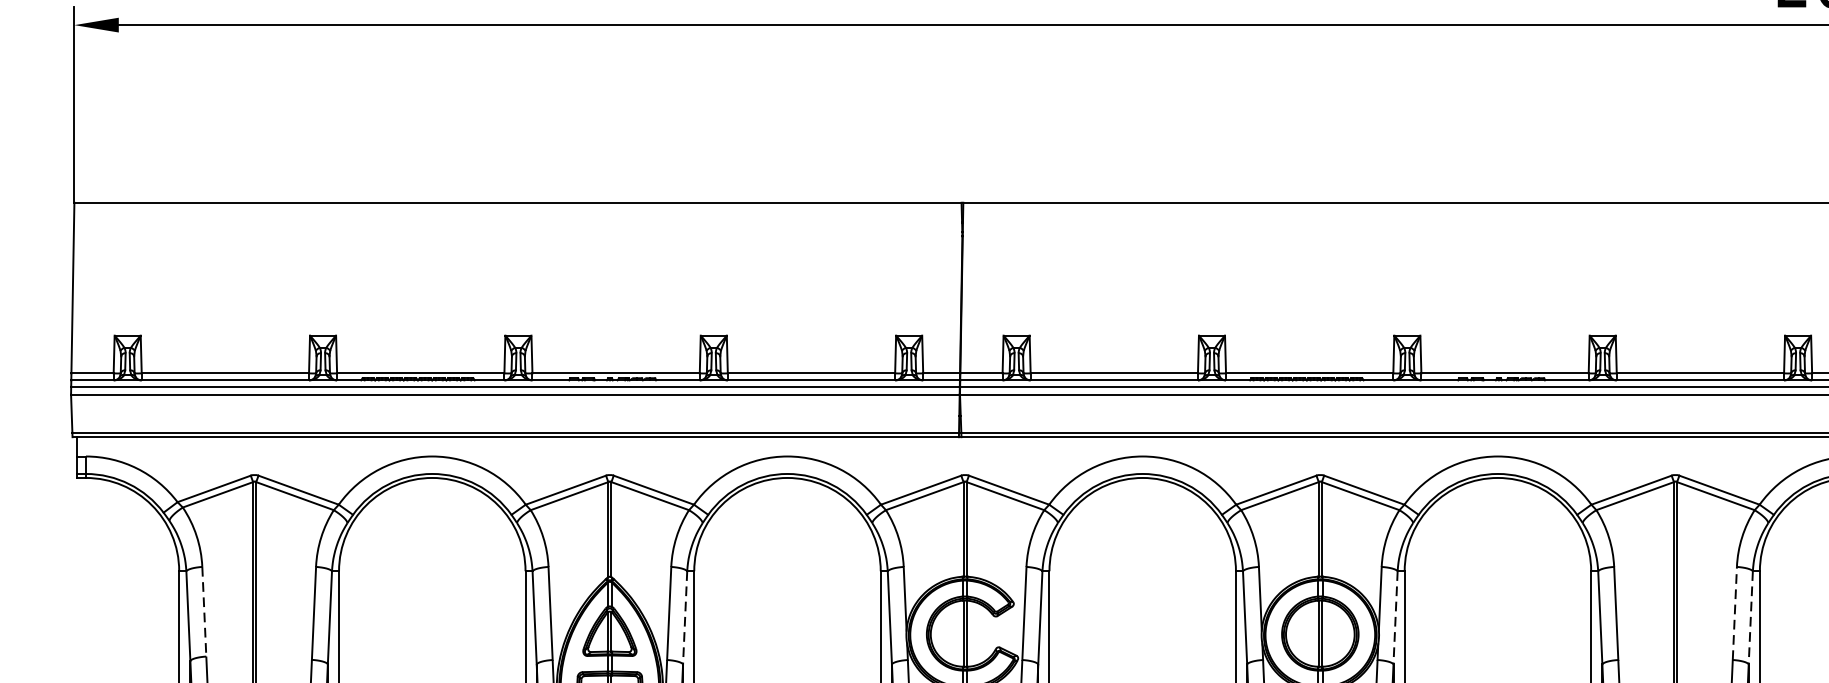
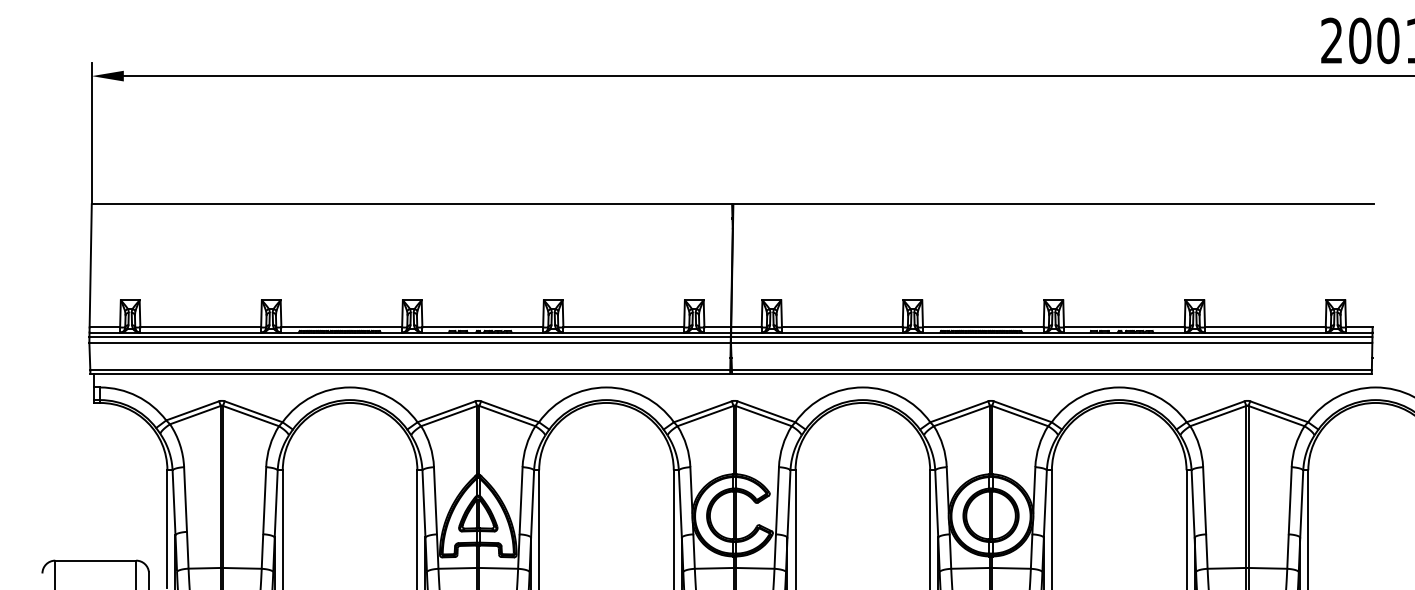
line: (204, 613) -> (185, 500), dashed -> solid
line: (1735, 613) -> (1290, 500), dashed -> solid
line: (685, 617) -> (532, 503), dashed -> solid
line: (1395, 617) -> (1045, 503), dashed -> solid
line: (1750, 617) -> (1301, 503), dashed -> solid

